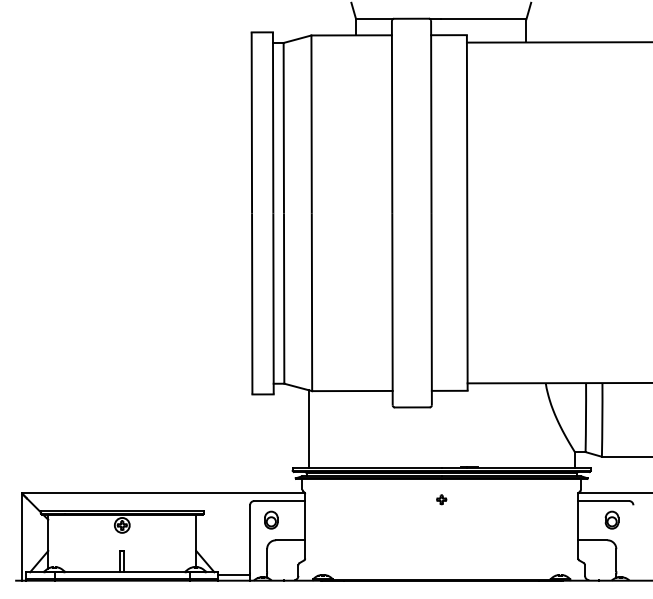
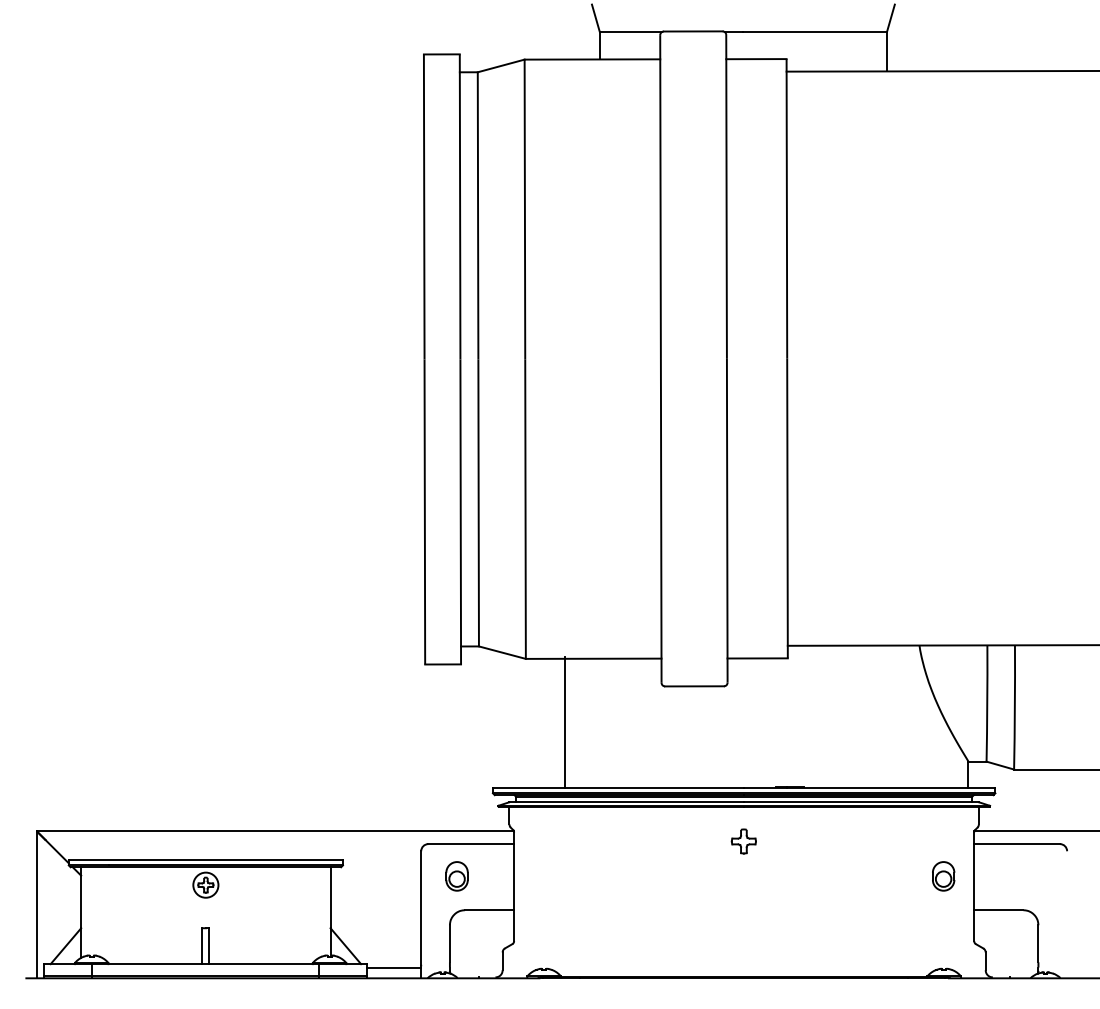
line: (308, 428) -> (565, 721), moved
part: (441, 499) -> (743, 841), size x1.6
part: (611, 519) -> (942, 875), moved

